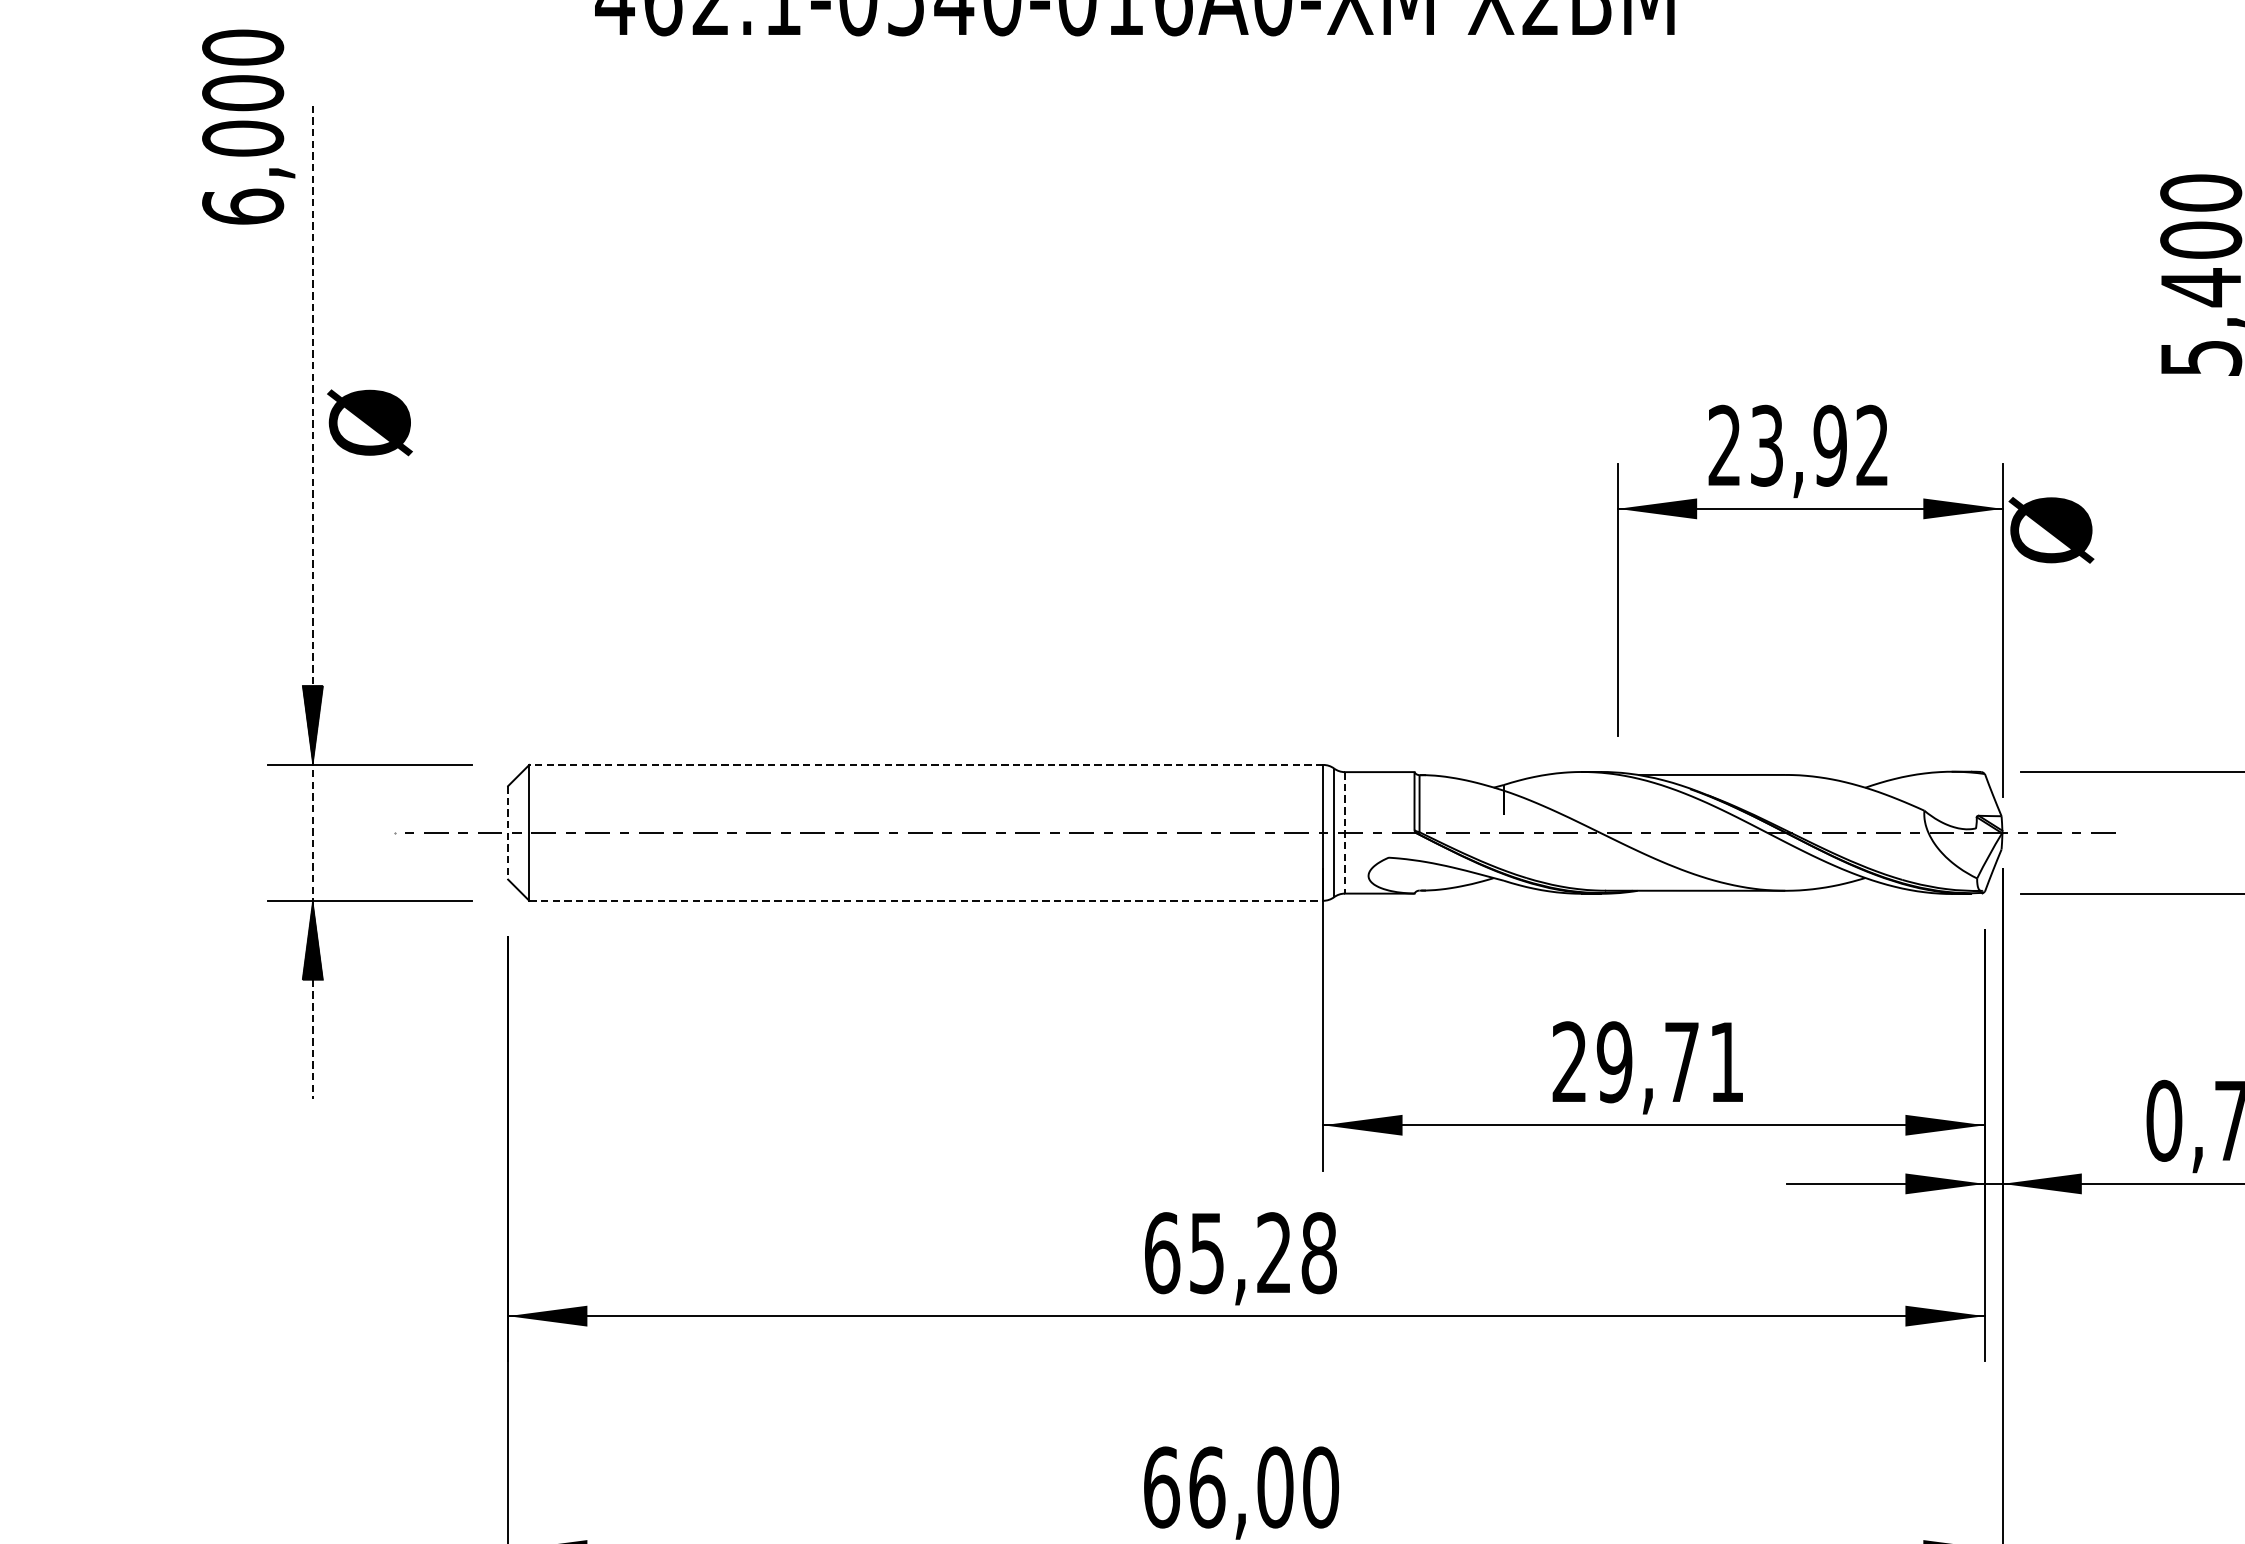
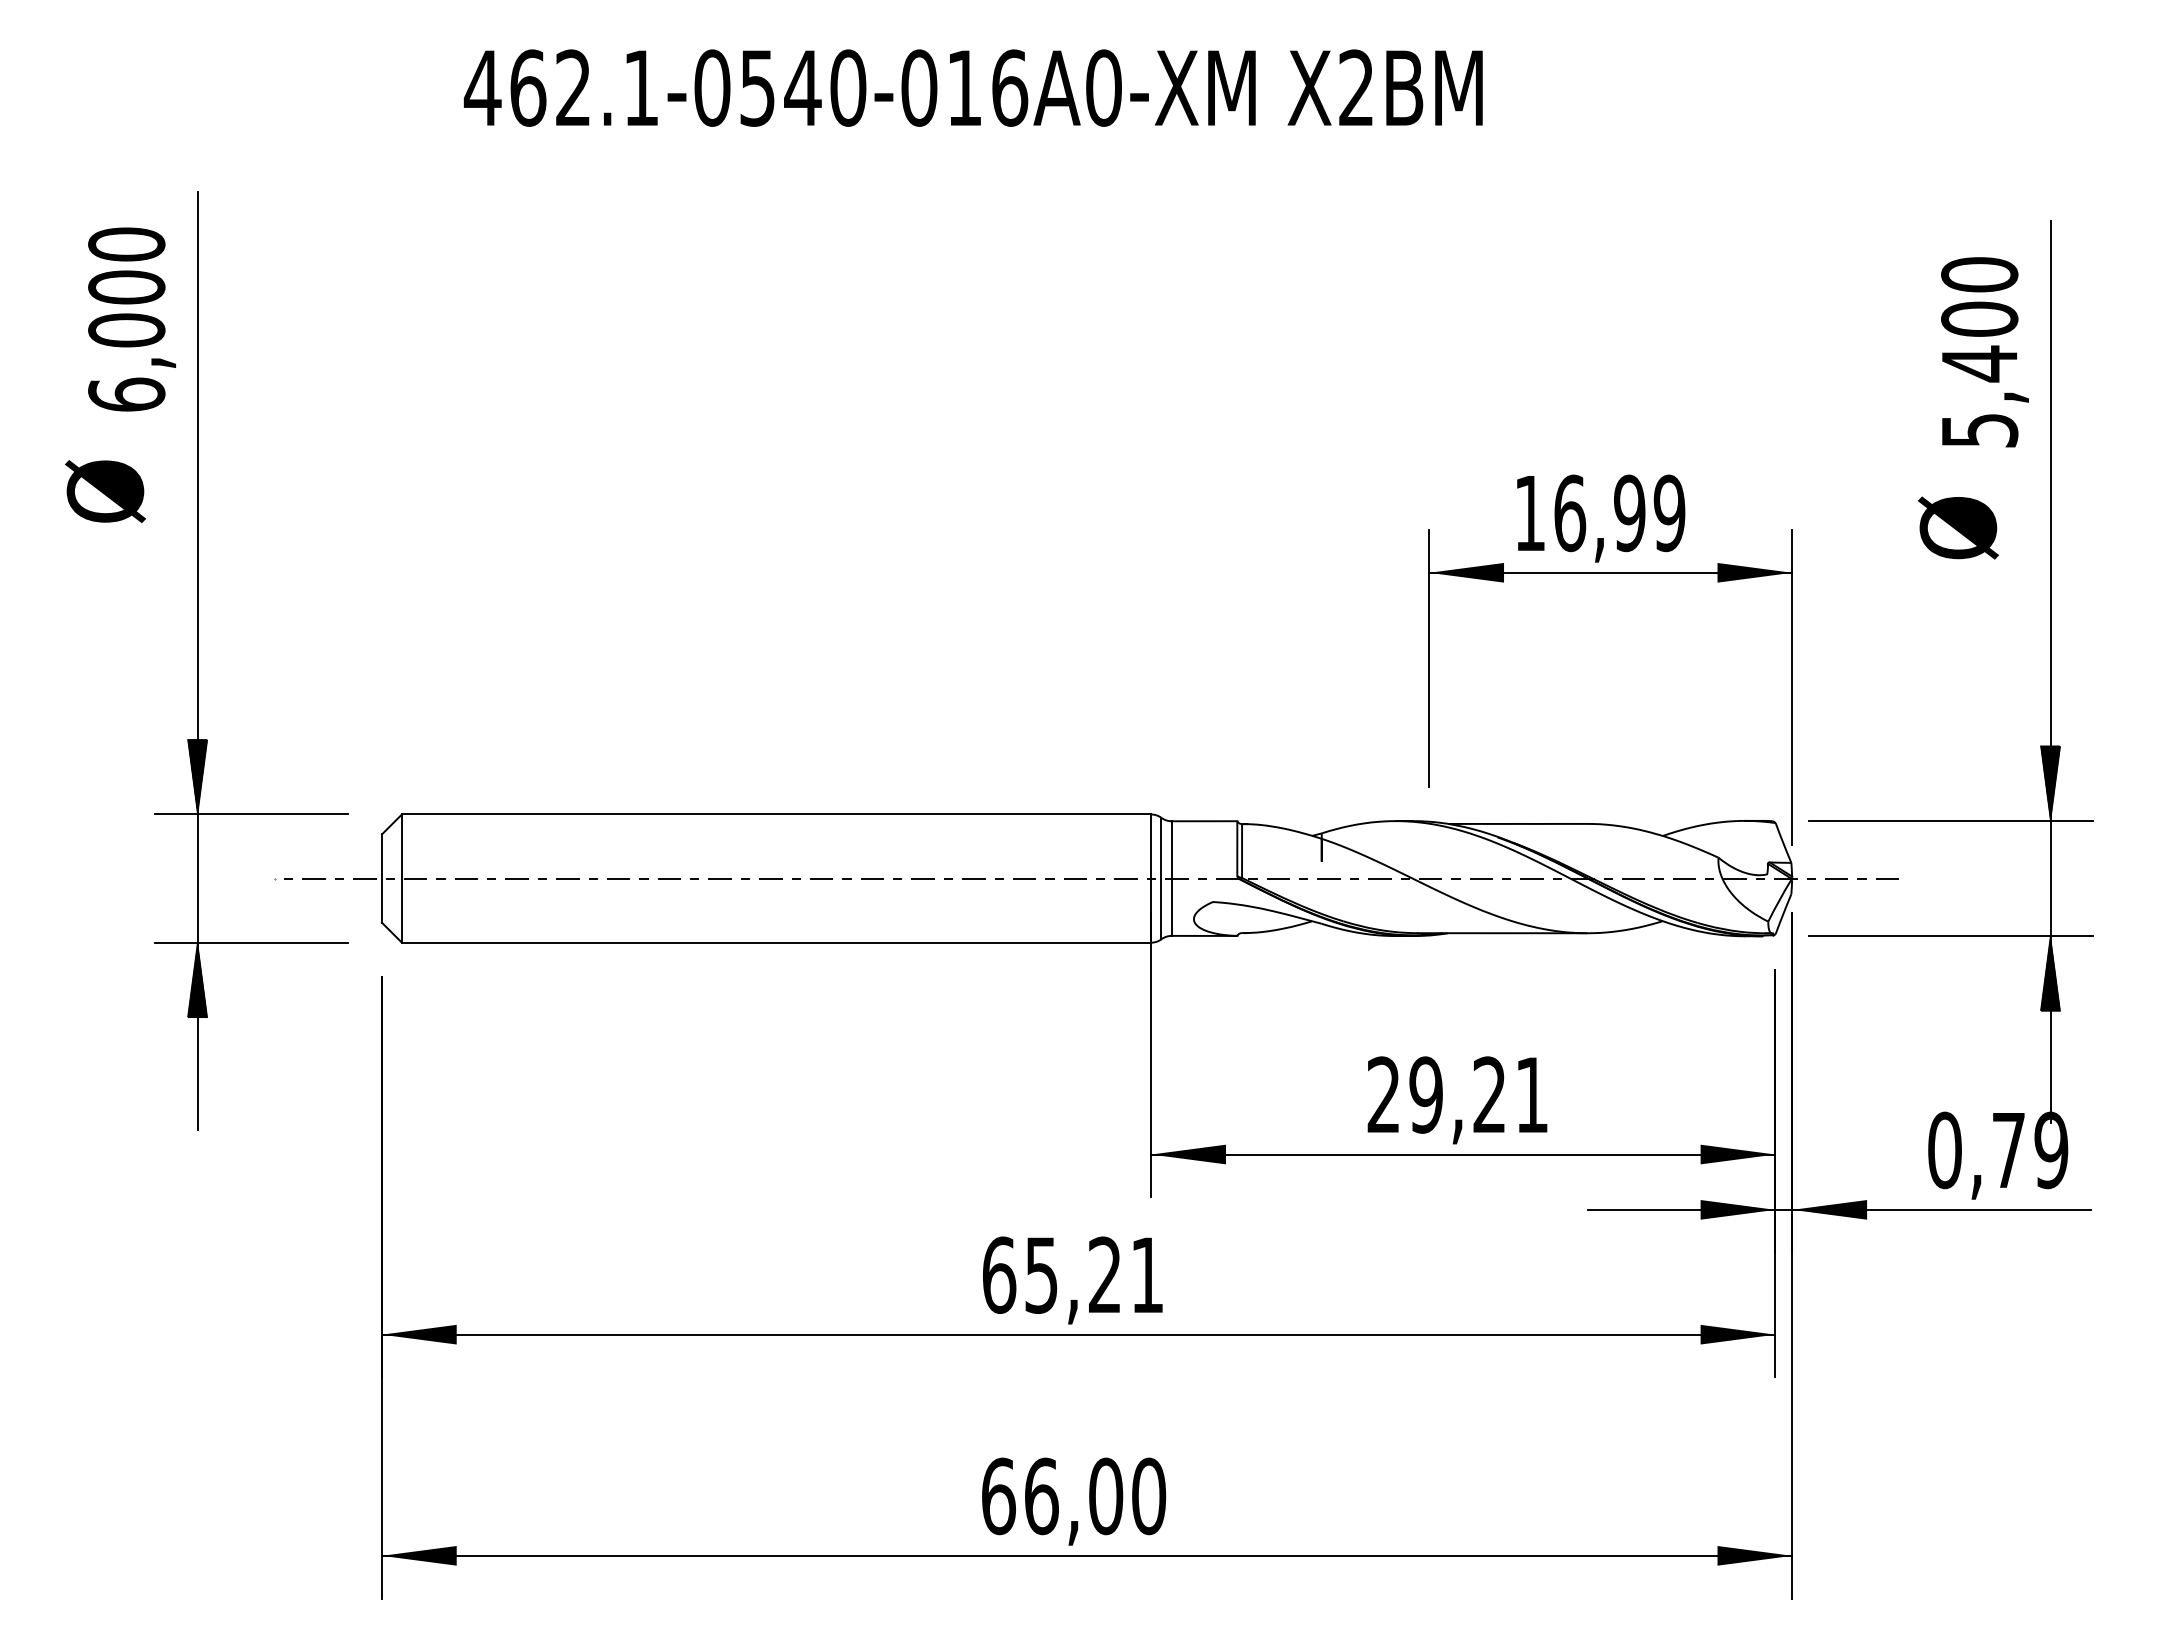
text: (248, 127) -> (131, 319), moved
text: (369, 422) -> (105, 491), moved
text: (1799, 446) -> (1600, 513), 23,92 -> 16,99
text: (2051, 529) -> (1958, 527), moved
line: (312, 601) -> (197, 660), dashed -> solid
line: (926, 764) -> (776, 814), dashed -> solid
line: (507, 833) -> (381, 879), dashed -> solid
line: (1344, 833) -> (1171, 879), dashed -> solid
line: (926, 900) -> (776, 942), dashed -> solid
text: (1681, 1061) -> (1489, 1094), 29,71 -> 29,21
text: (1319, 1252) -> (1147, 1274), 65,28 -> 65,21

